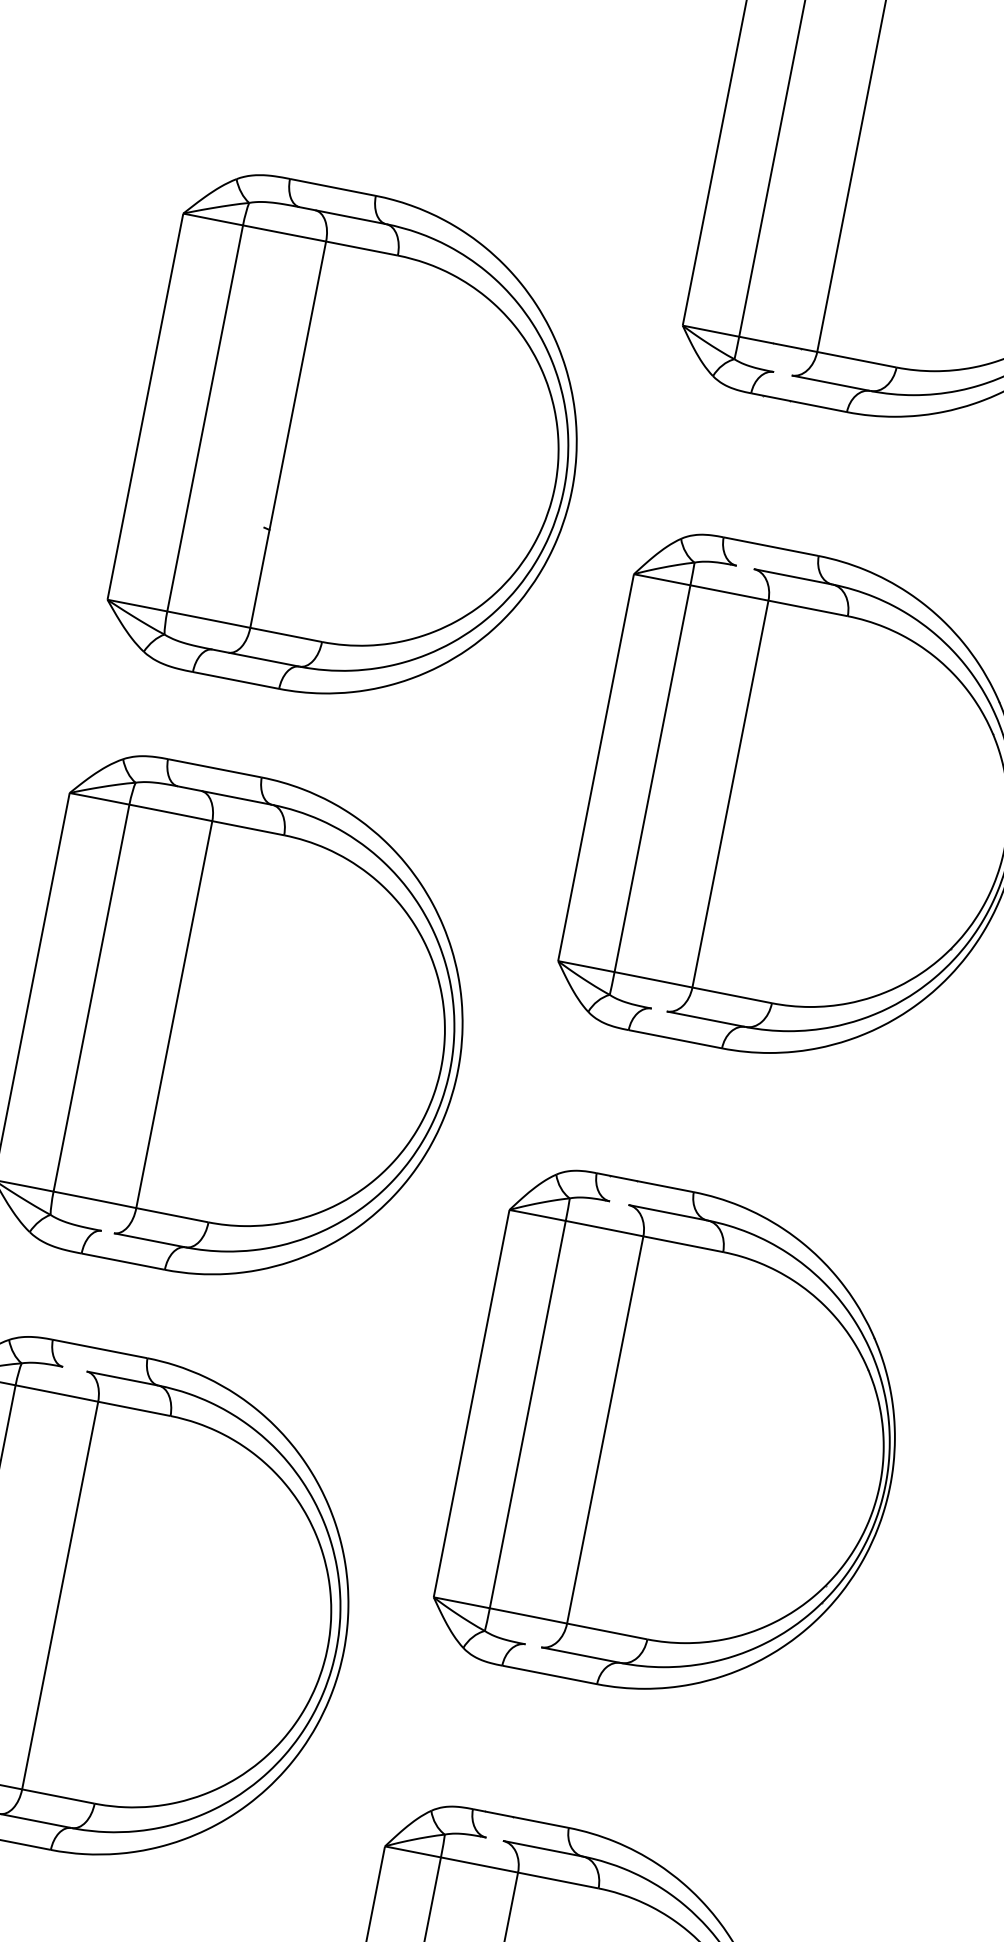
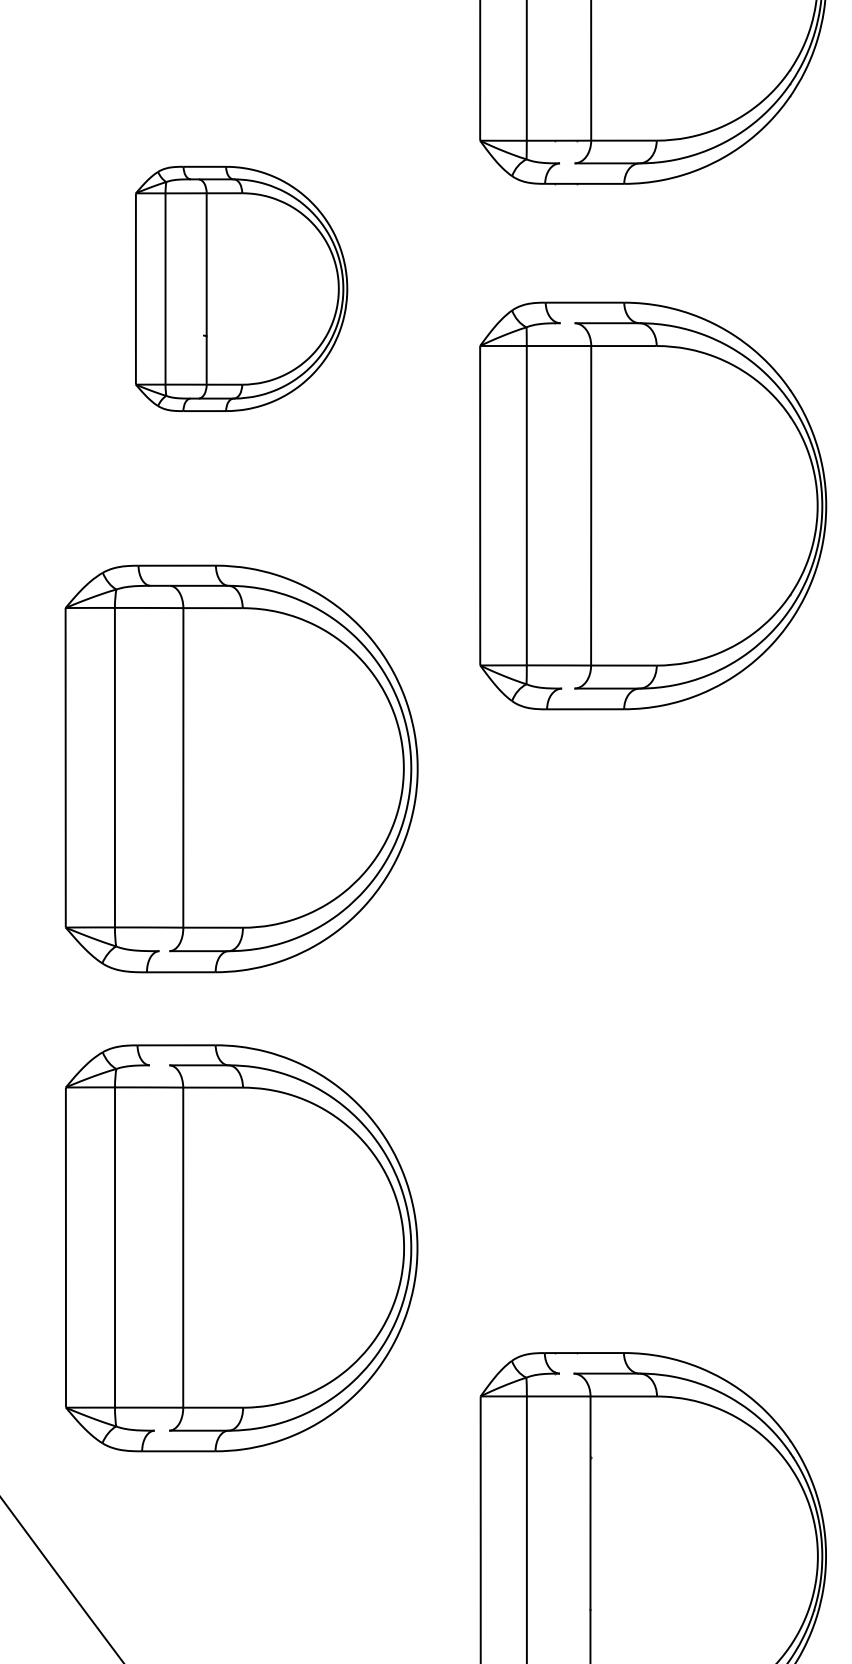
part: (358, 447) -> (241, 288), size x0.6
part: (679, 1445) -> (652, 1031), removed

